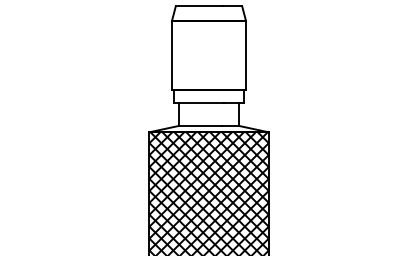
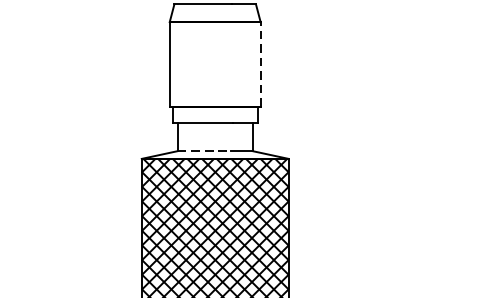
line: (246, 54) -> (261, 63), solid -> dashed
line: (200, 126) -> (204, 151), solid -> dashed

